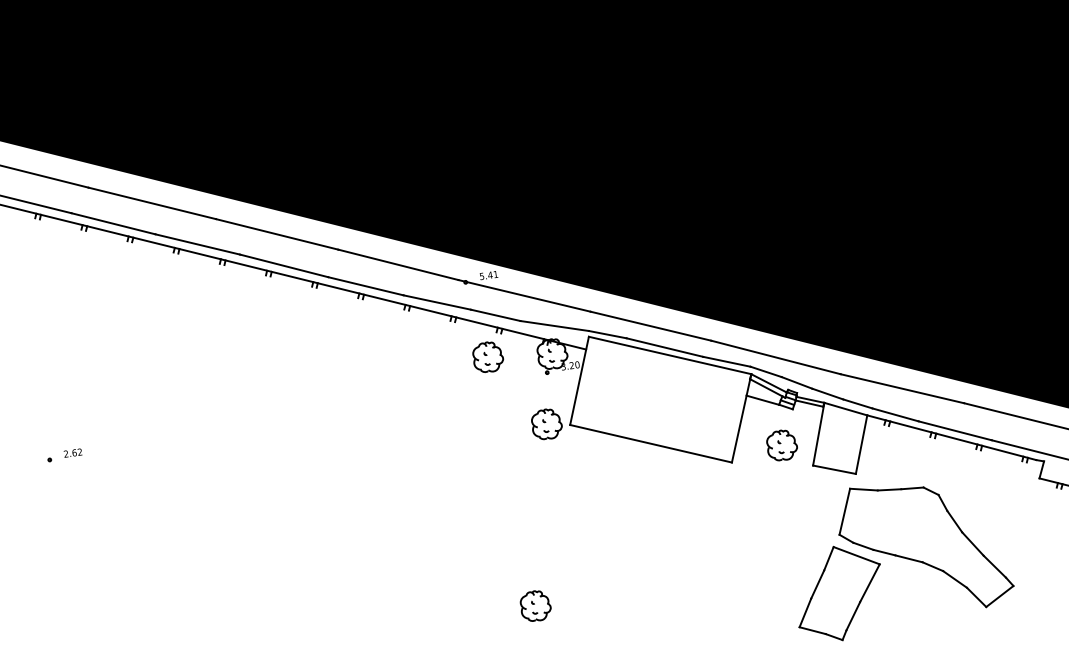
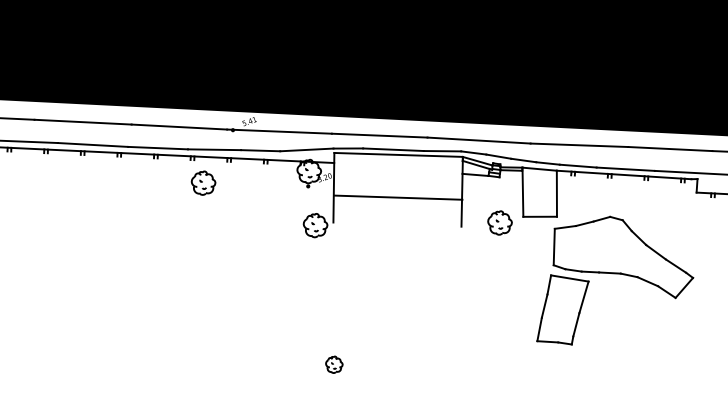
part: (488, 356) -> (203, 182), moved
line: (650, 443) -> (397, 197), moved
part: (781, 445) -> (499, 223), moved
part: (535, 605) -> (334, 364), size x0.7

